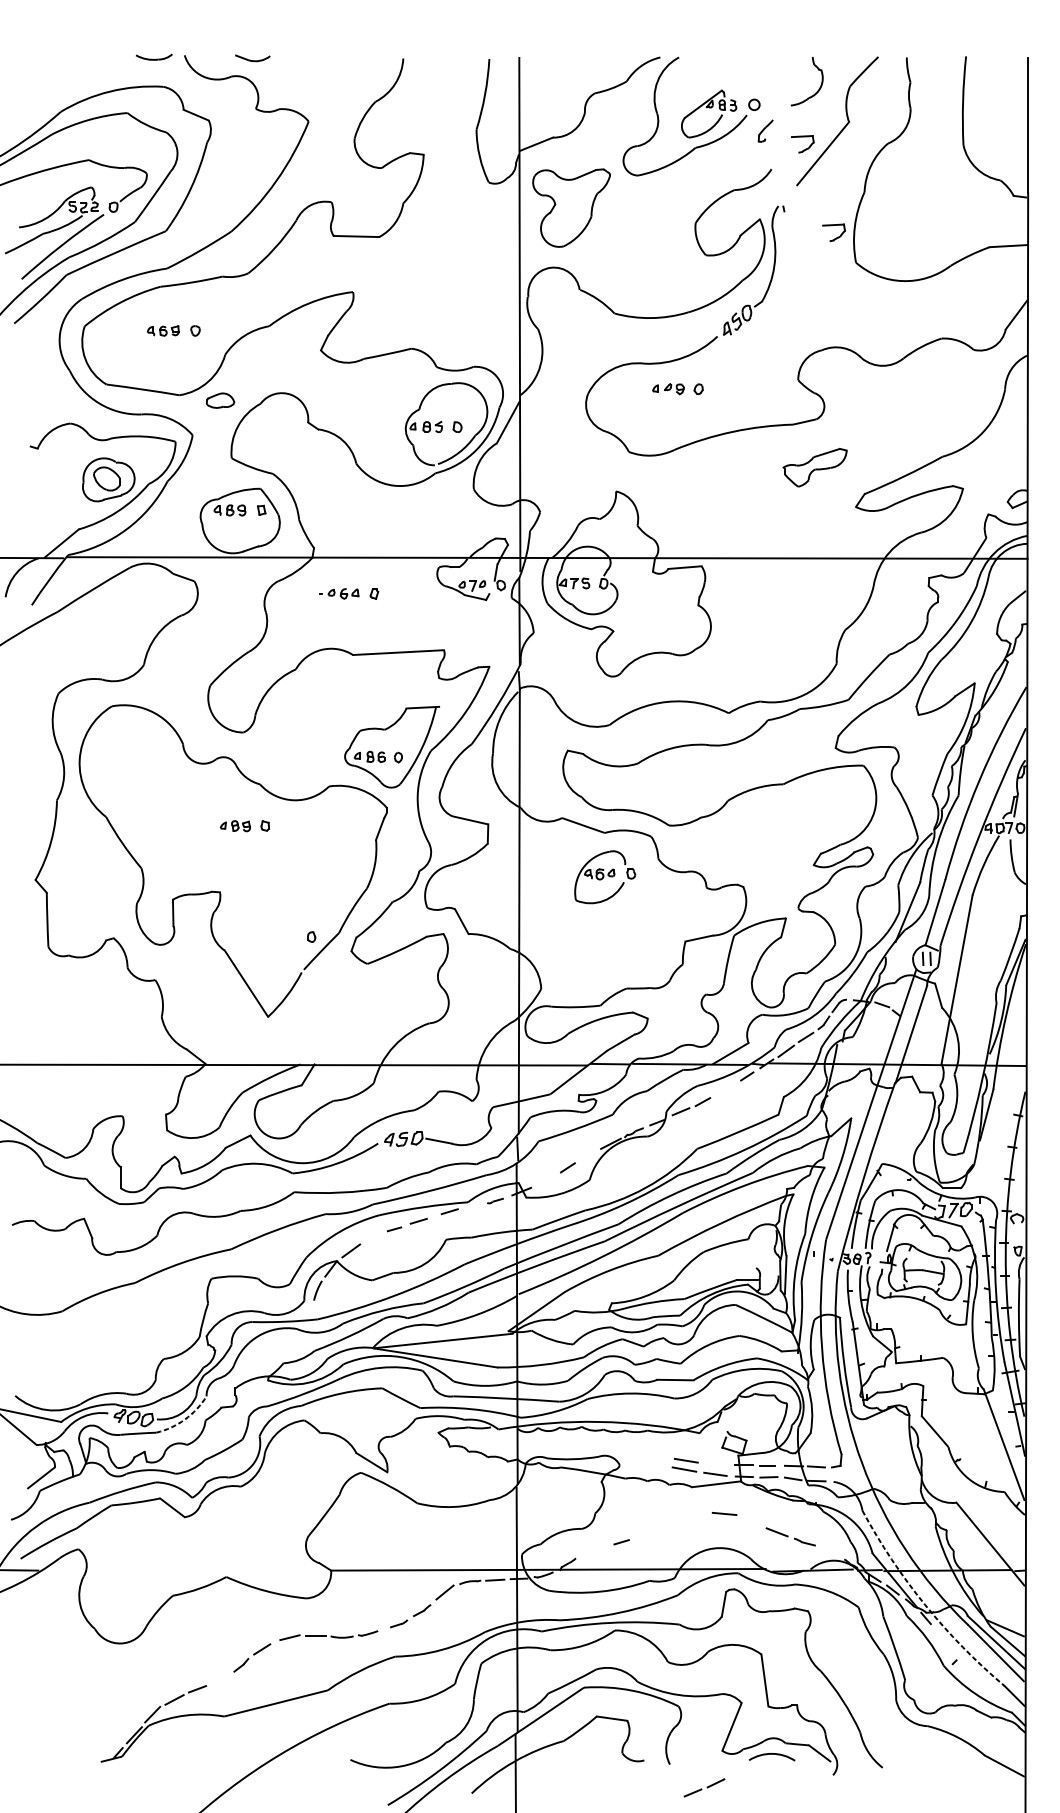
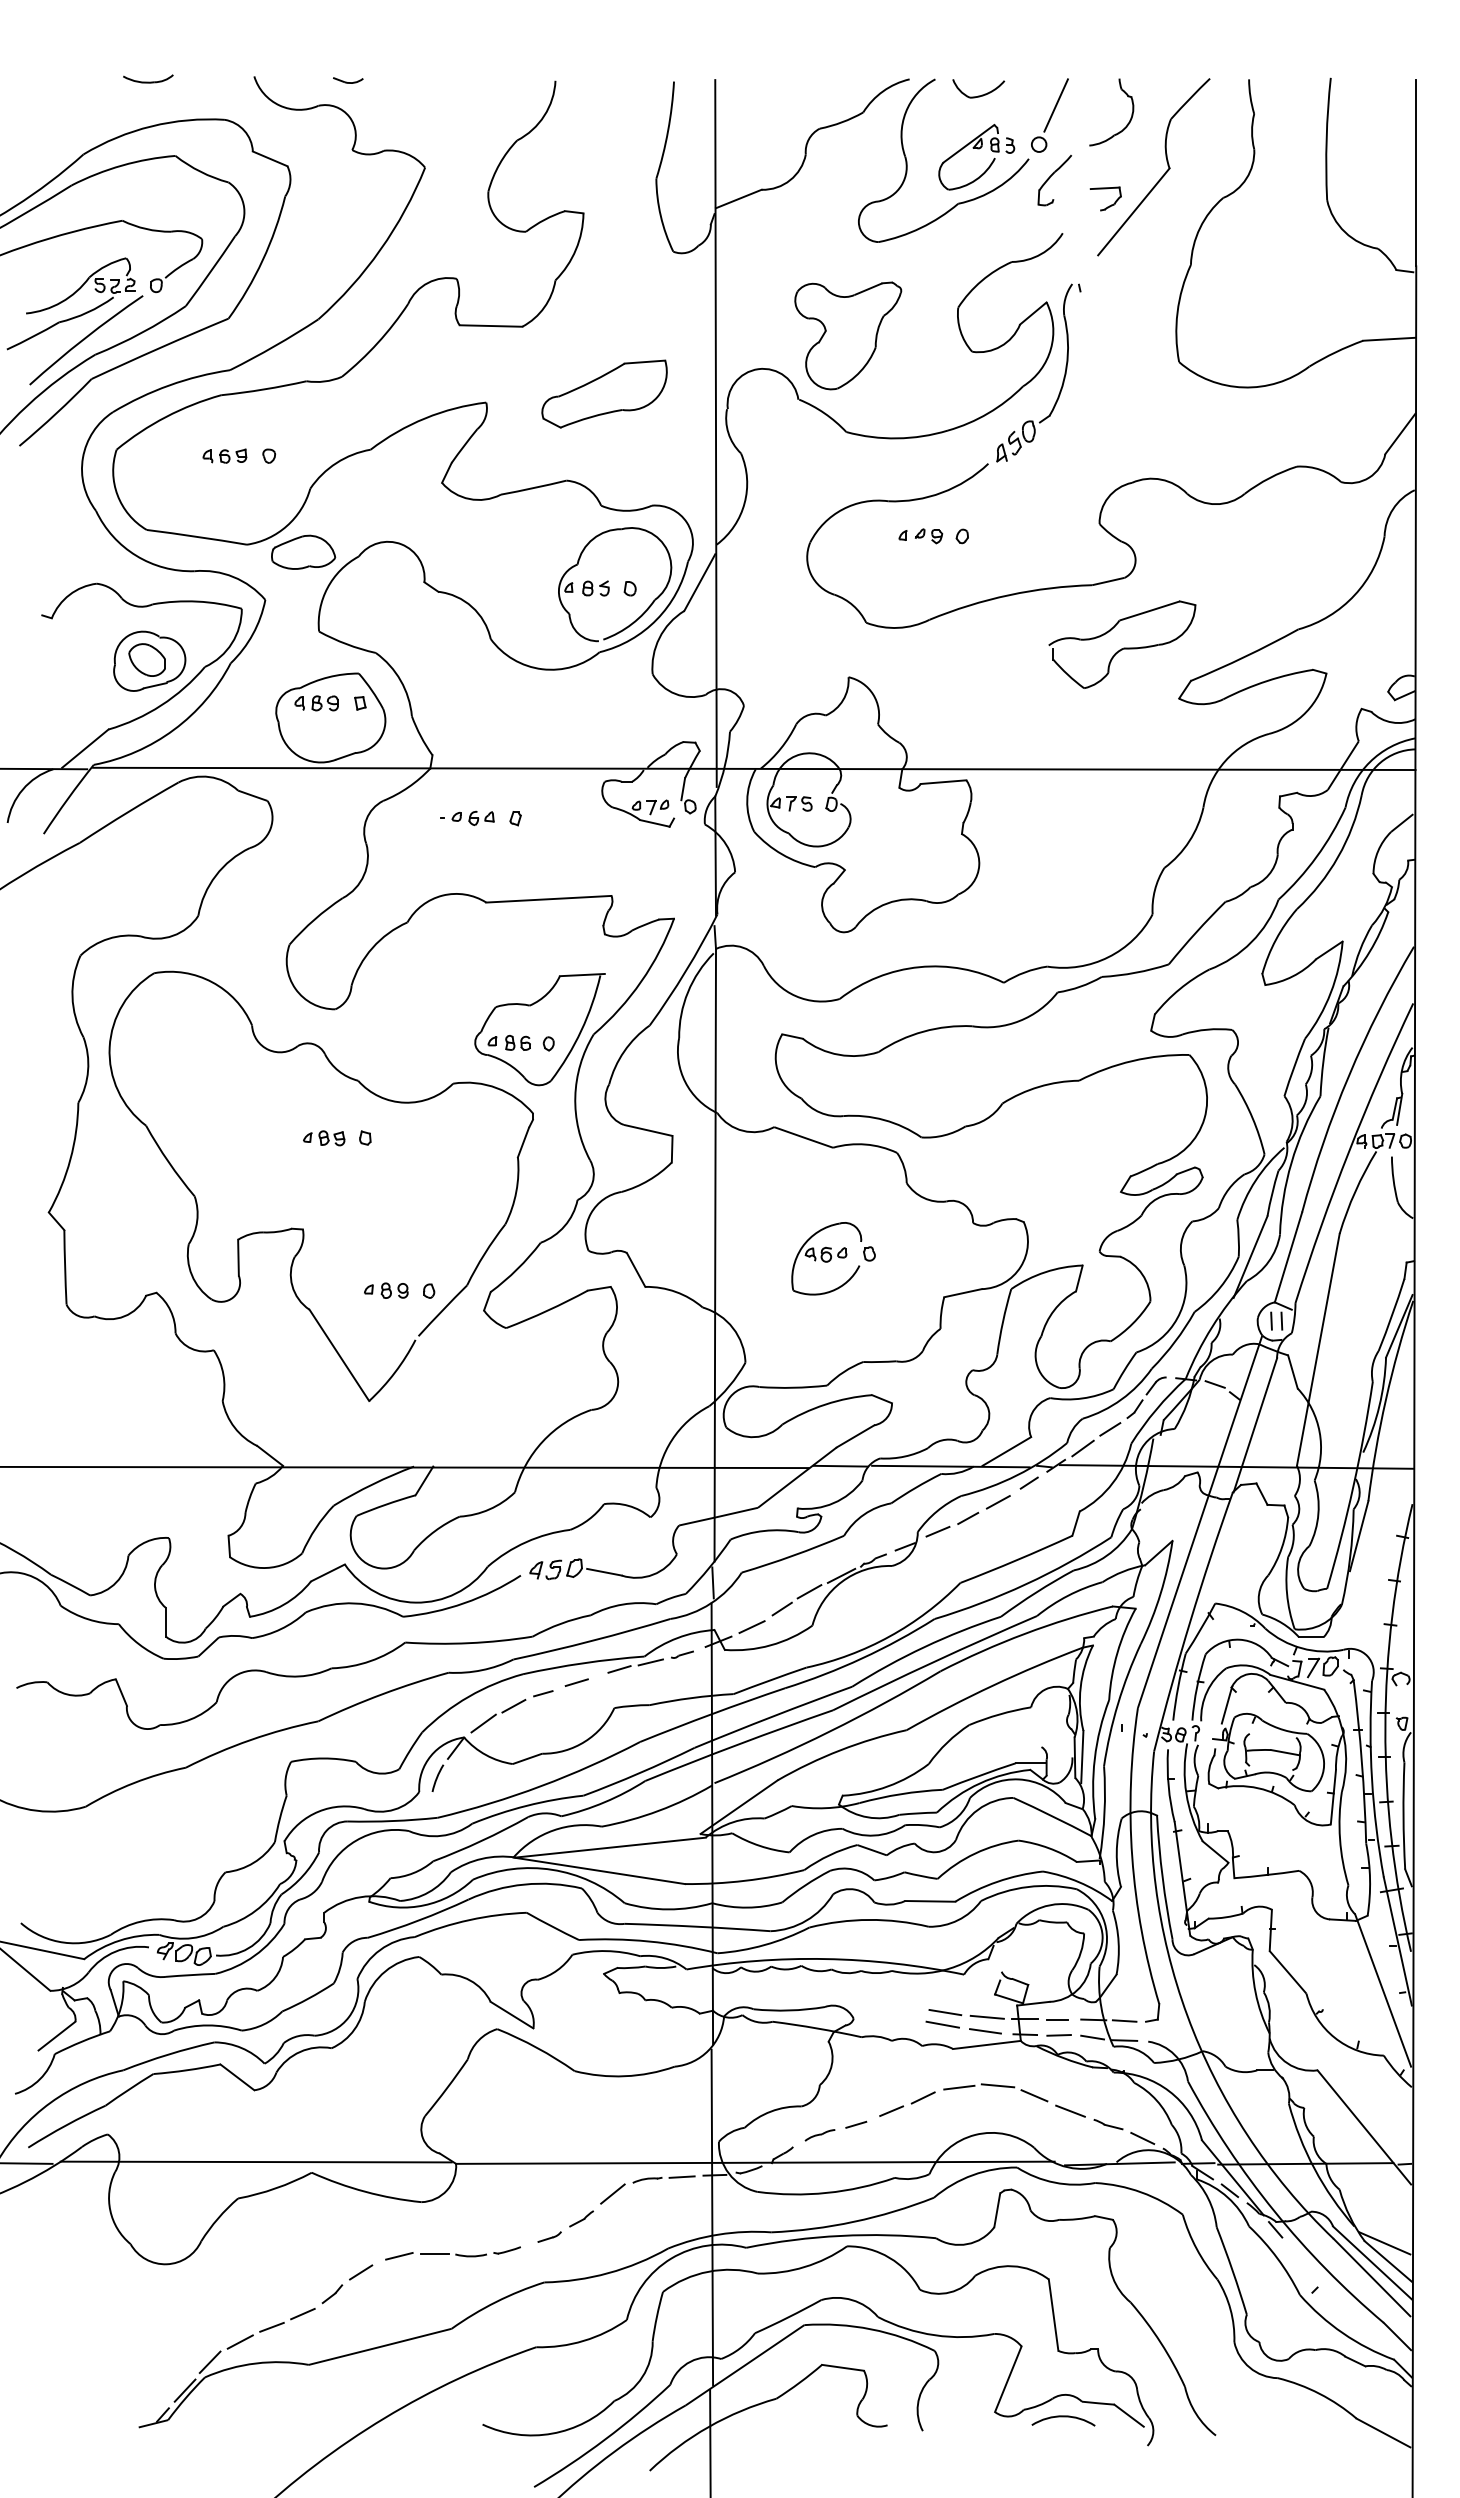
part: (154, 56) -> (148, 78), moved
part: (253, 58) -> (348, 80), size x0.62
part: (710, 69) -> (978, 95), added
line: (766, 76) -> (1055, 105), added
part: (765, 130) -> (1054, 180), size x1.67
part: (571, 207) -> (848, 335), moved
part: (836, 237) -> (1152, 327), removed
part: (438, 285) -> (604, 393), added
part: (220, 400) -> (303, 551), size x1.67
part: (814, 467) -> (1122, 644), size x1.67
part: (605, 877) -> (833, 1258), moved
part: (280, 936) -> (386, 1290), added
line: (724, 1090) -> (997, 1502), added
line: (587, 1155) -> (809, 1591), added
line: (545, 1180) -> (751, 1626), added
line: (472, 1206) -> (650, 1662), added
line: (372, 1237) -> (513, 1705), added
arc: (184, 1419) -> (254, 1955), dashed -> solid
line: (716, 1463) -> (986, 2016), added
line: (696, 1515) -> (959, 2087), added
line: (751, 1520) -> (1034, 2095), added
part: (594, 1550) -> (819, 2135), added
line: (829, 1551) -> (1142, 2137), added
line: (185, 1568) -> (255, 2161), added
arc: (925, 1605) -> (1274, 2211), dashed -> solid
line: (219, 1679) -> (302, 2313), added
part: (704, 1787) -> (907, 2103), moved

